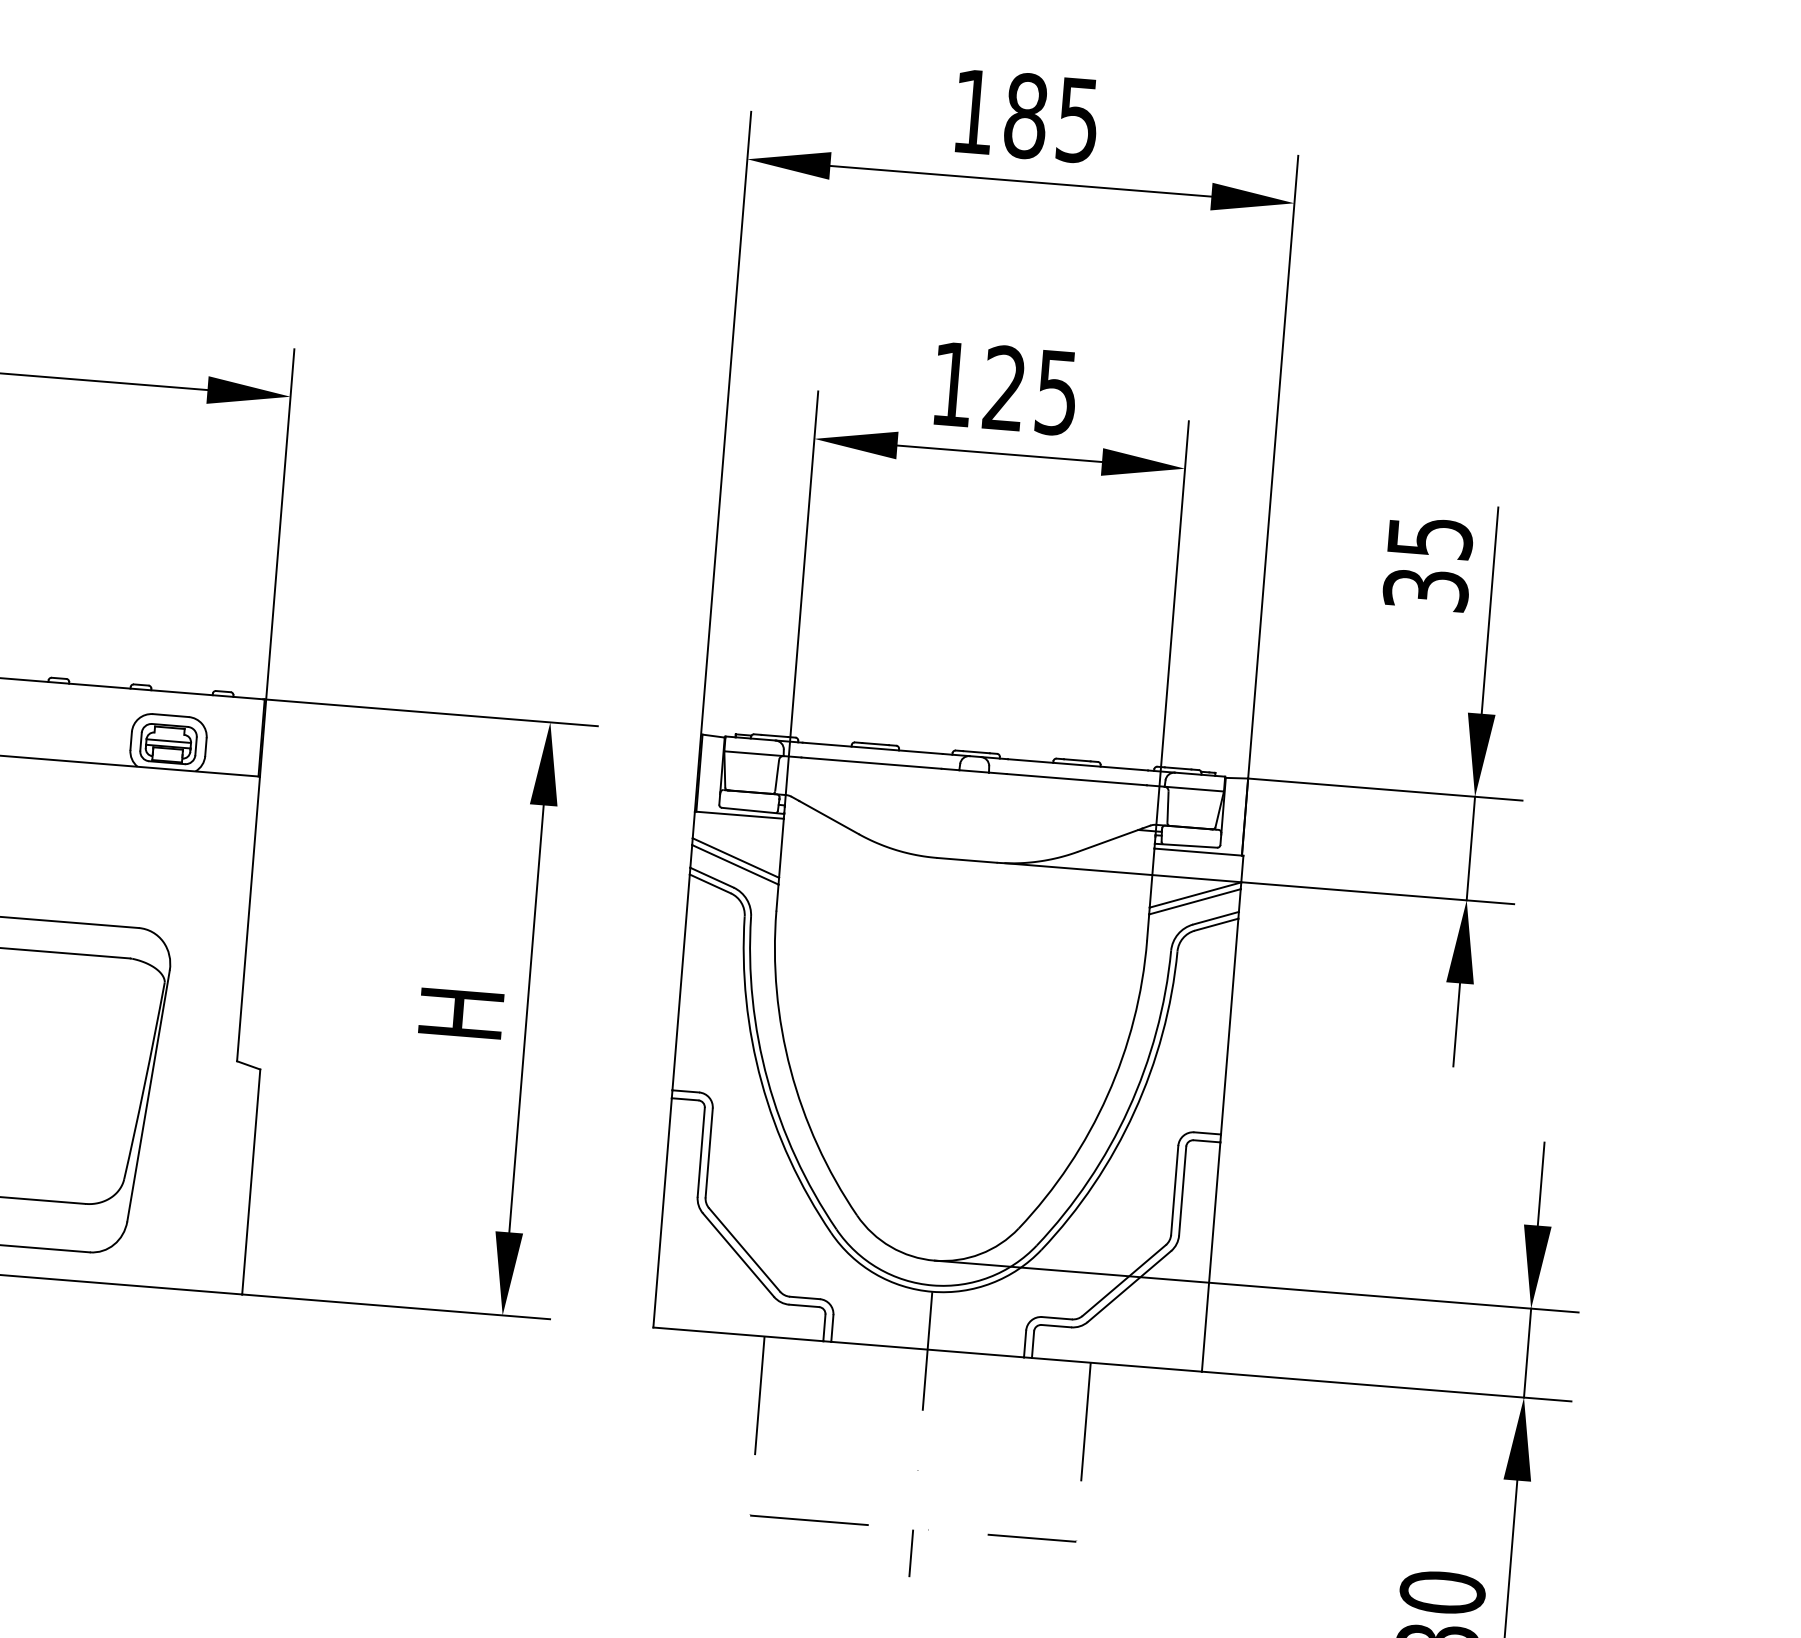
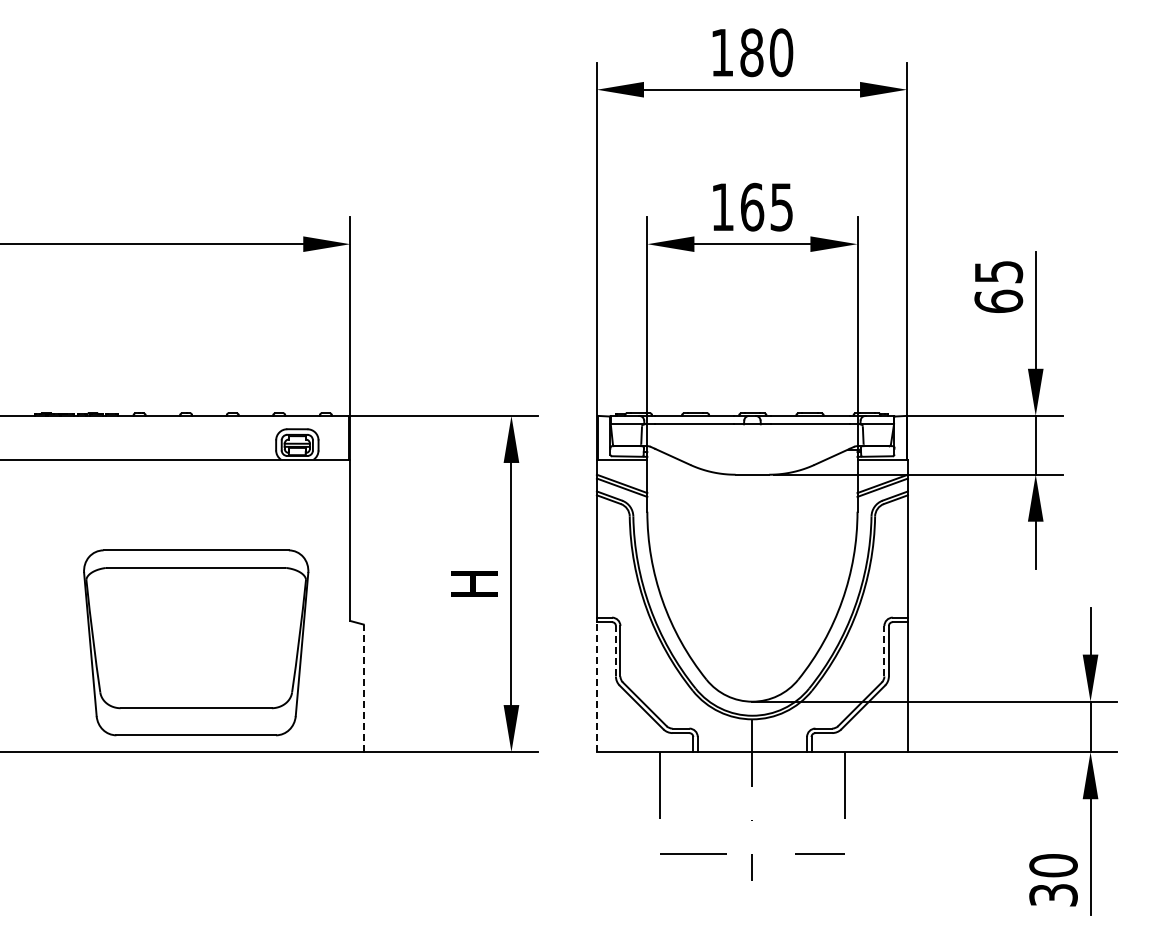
text: (1078, 119) -> (781, 52), 185 -> 180
text: (1005, 387) -> (752, 206), 125 -> 165
text: (1425, 587) -> (998, 300), 35 -> 65
line: (700, 1150) -> (615, 650), solid -> dashed
line: (250, 1182) -> (363, 688), solid -> dashed
line: (1175, 1189) -> (884, 650), solid -> dashed
line: (661, 1211) -> (596, 686), solid -> dashed

